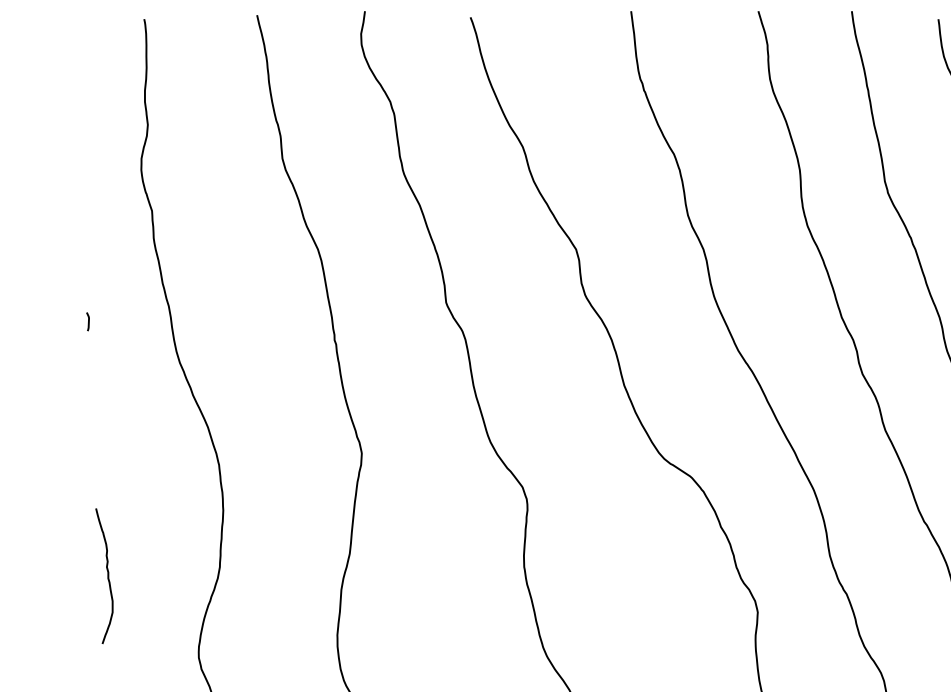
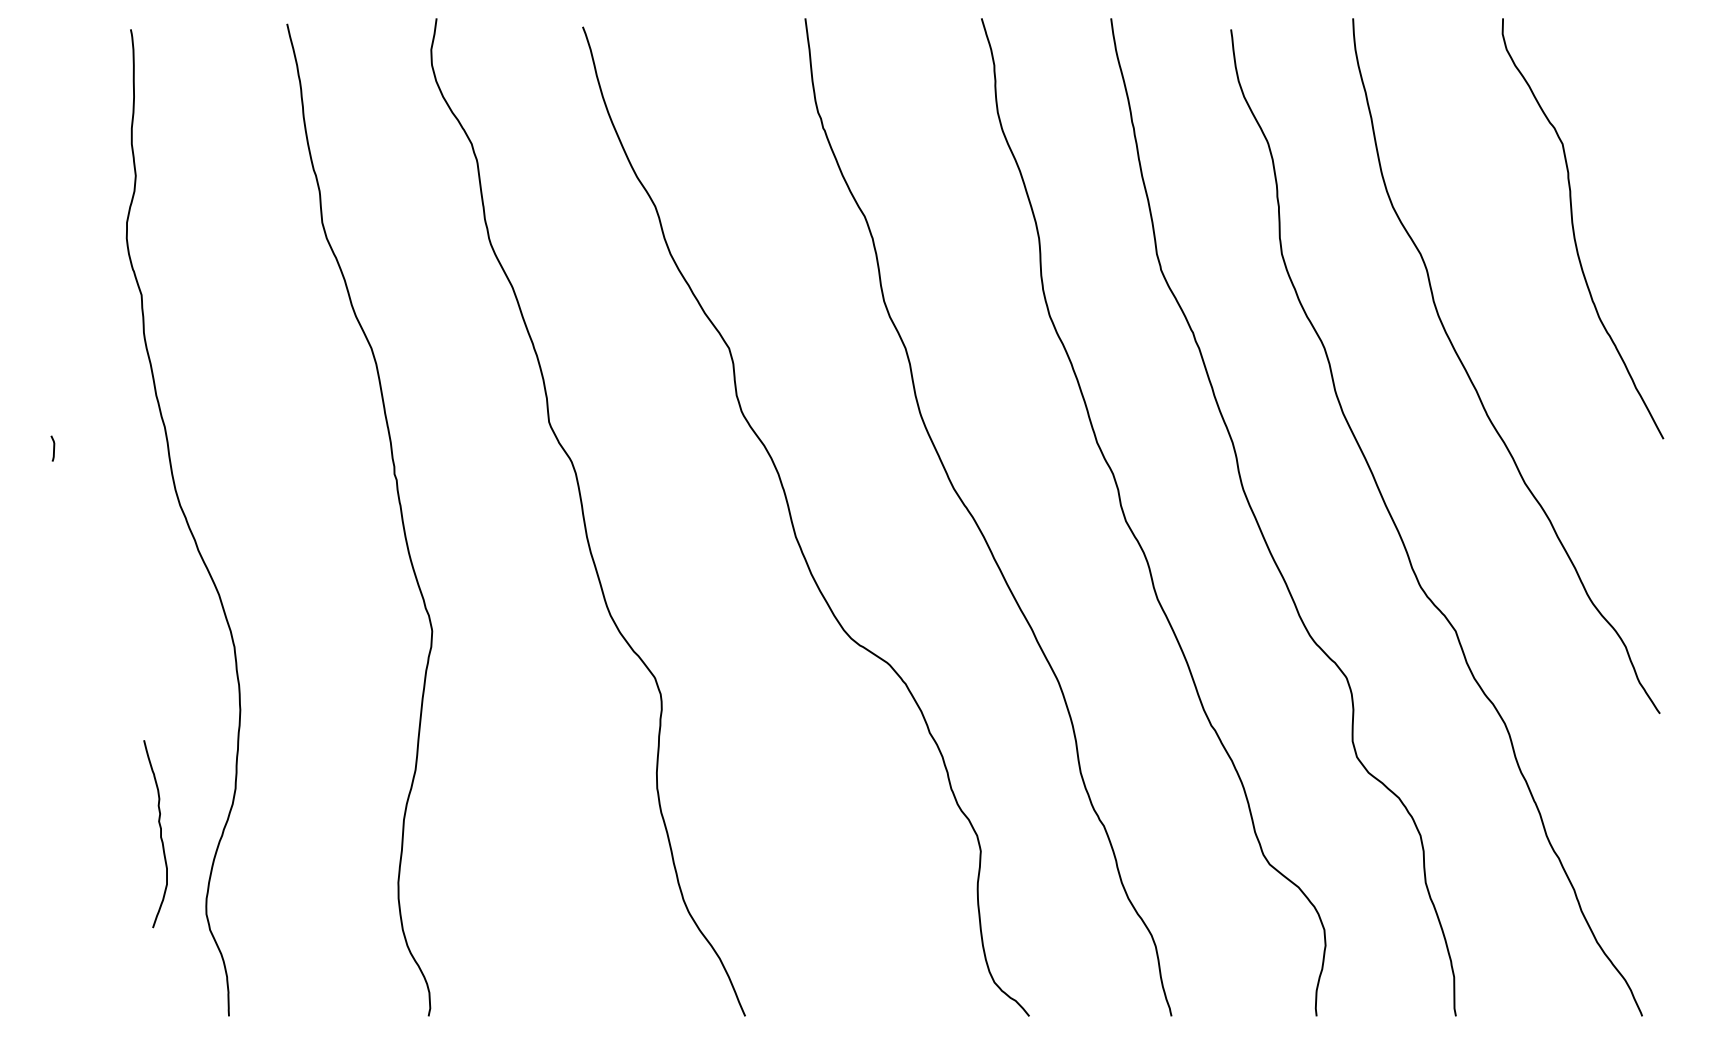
curve: (107, 576) -> (160, 834), moved

